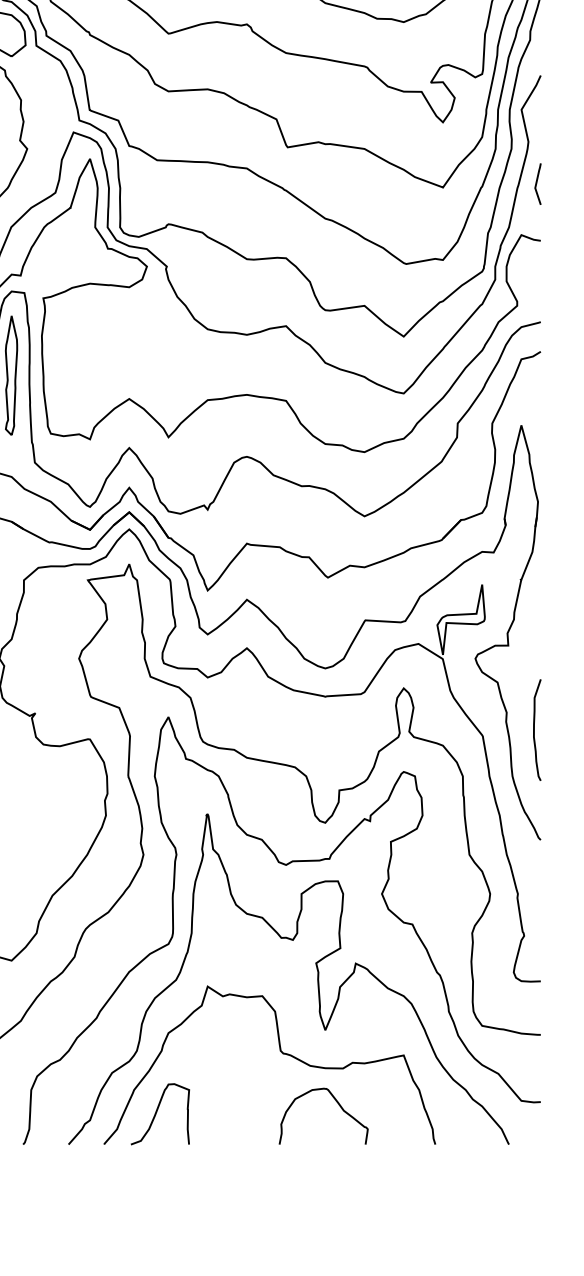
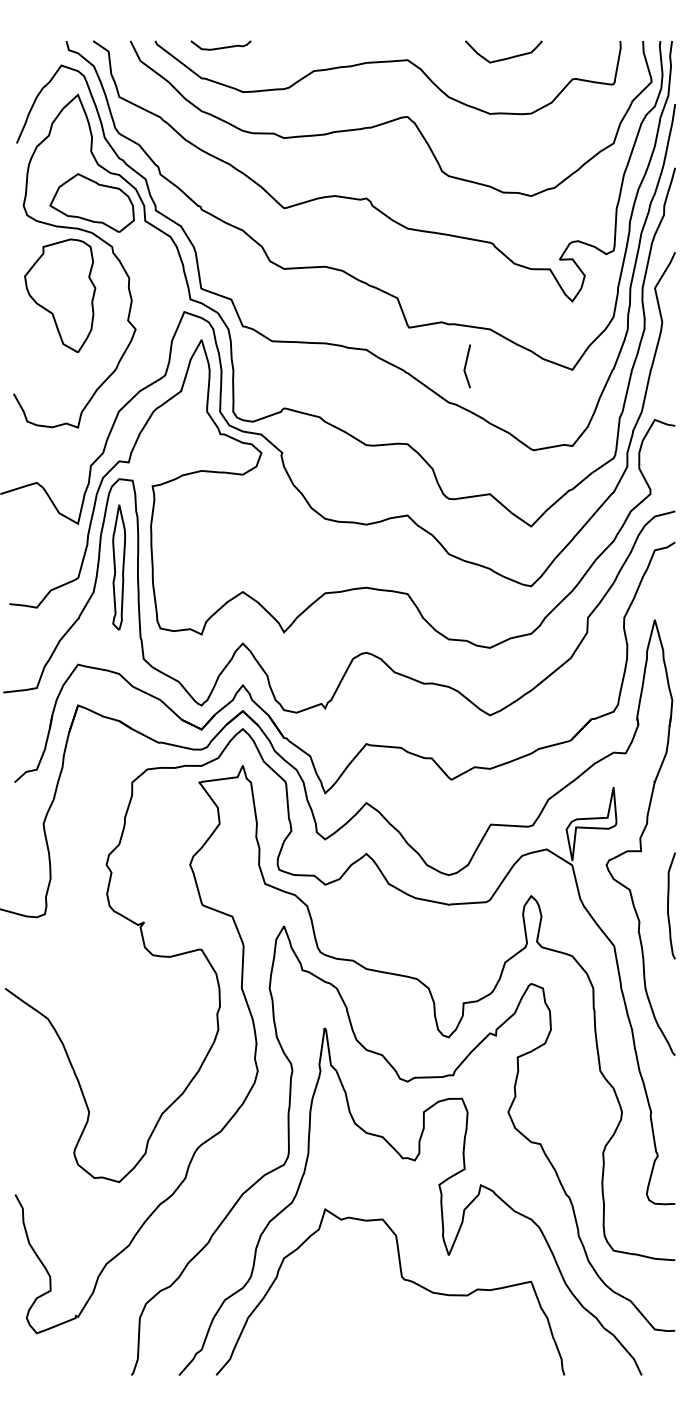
line: (537, 184) -> (466, 366), moved
curve: (534, 729) -> (668, 905), moved
curve: (337, 1103) -> (461, 1332), removed
curve: (157, 1112) -> (272, 1341), removed

